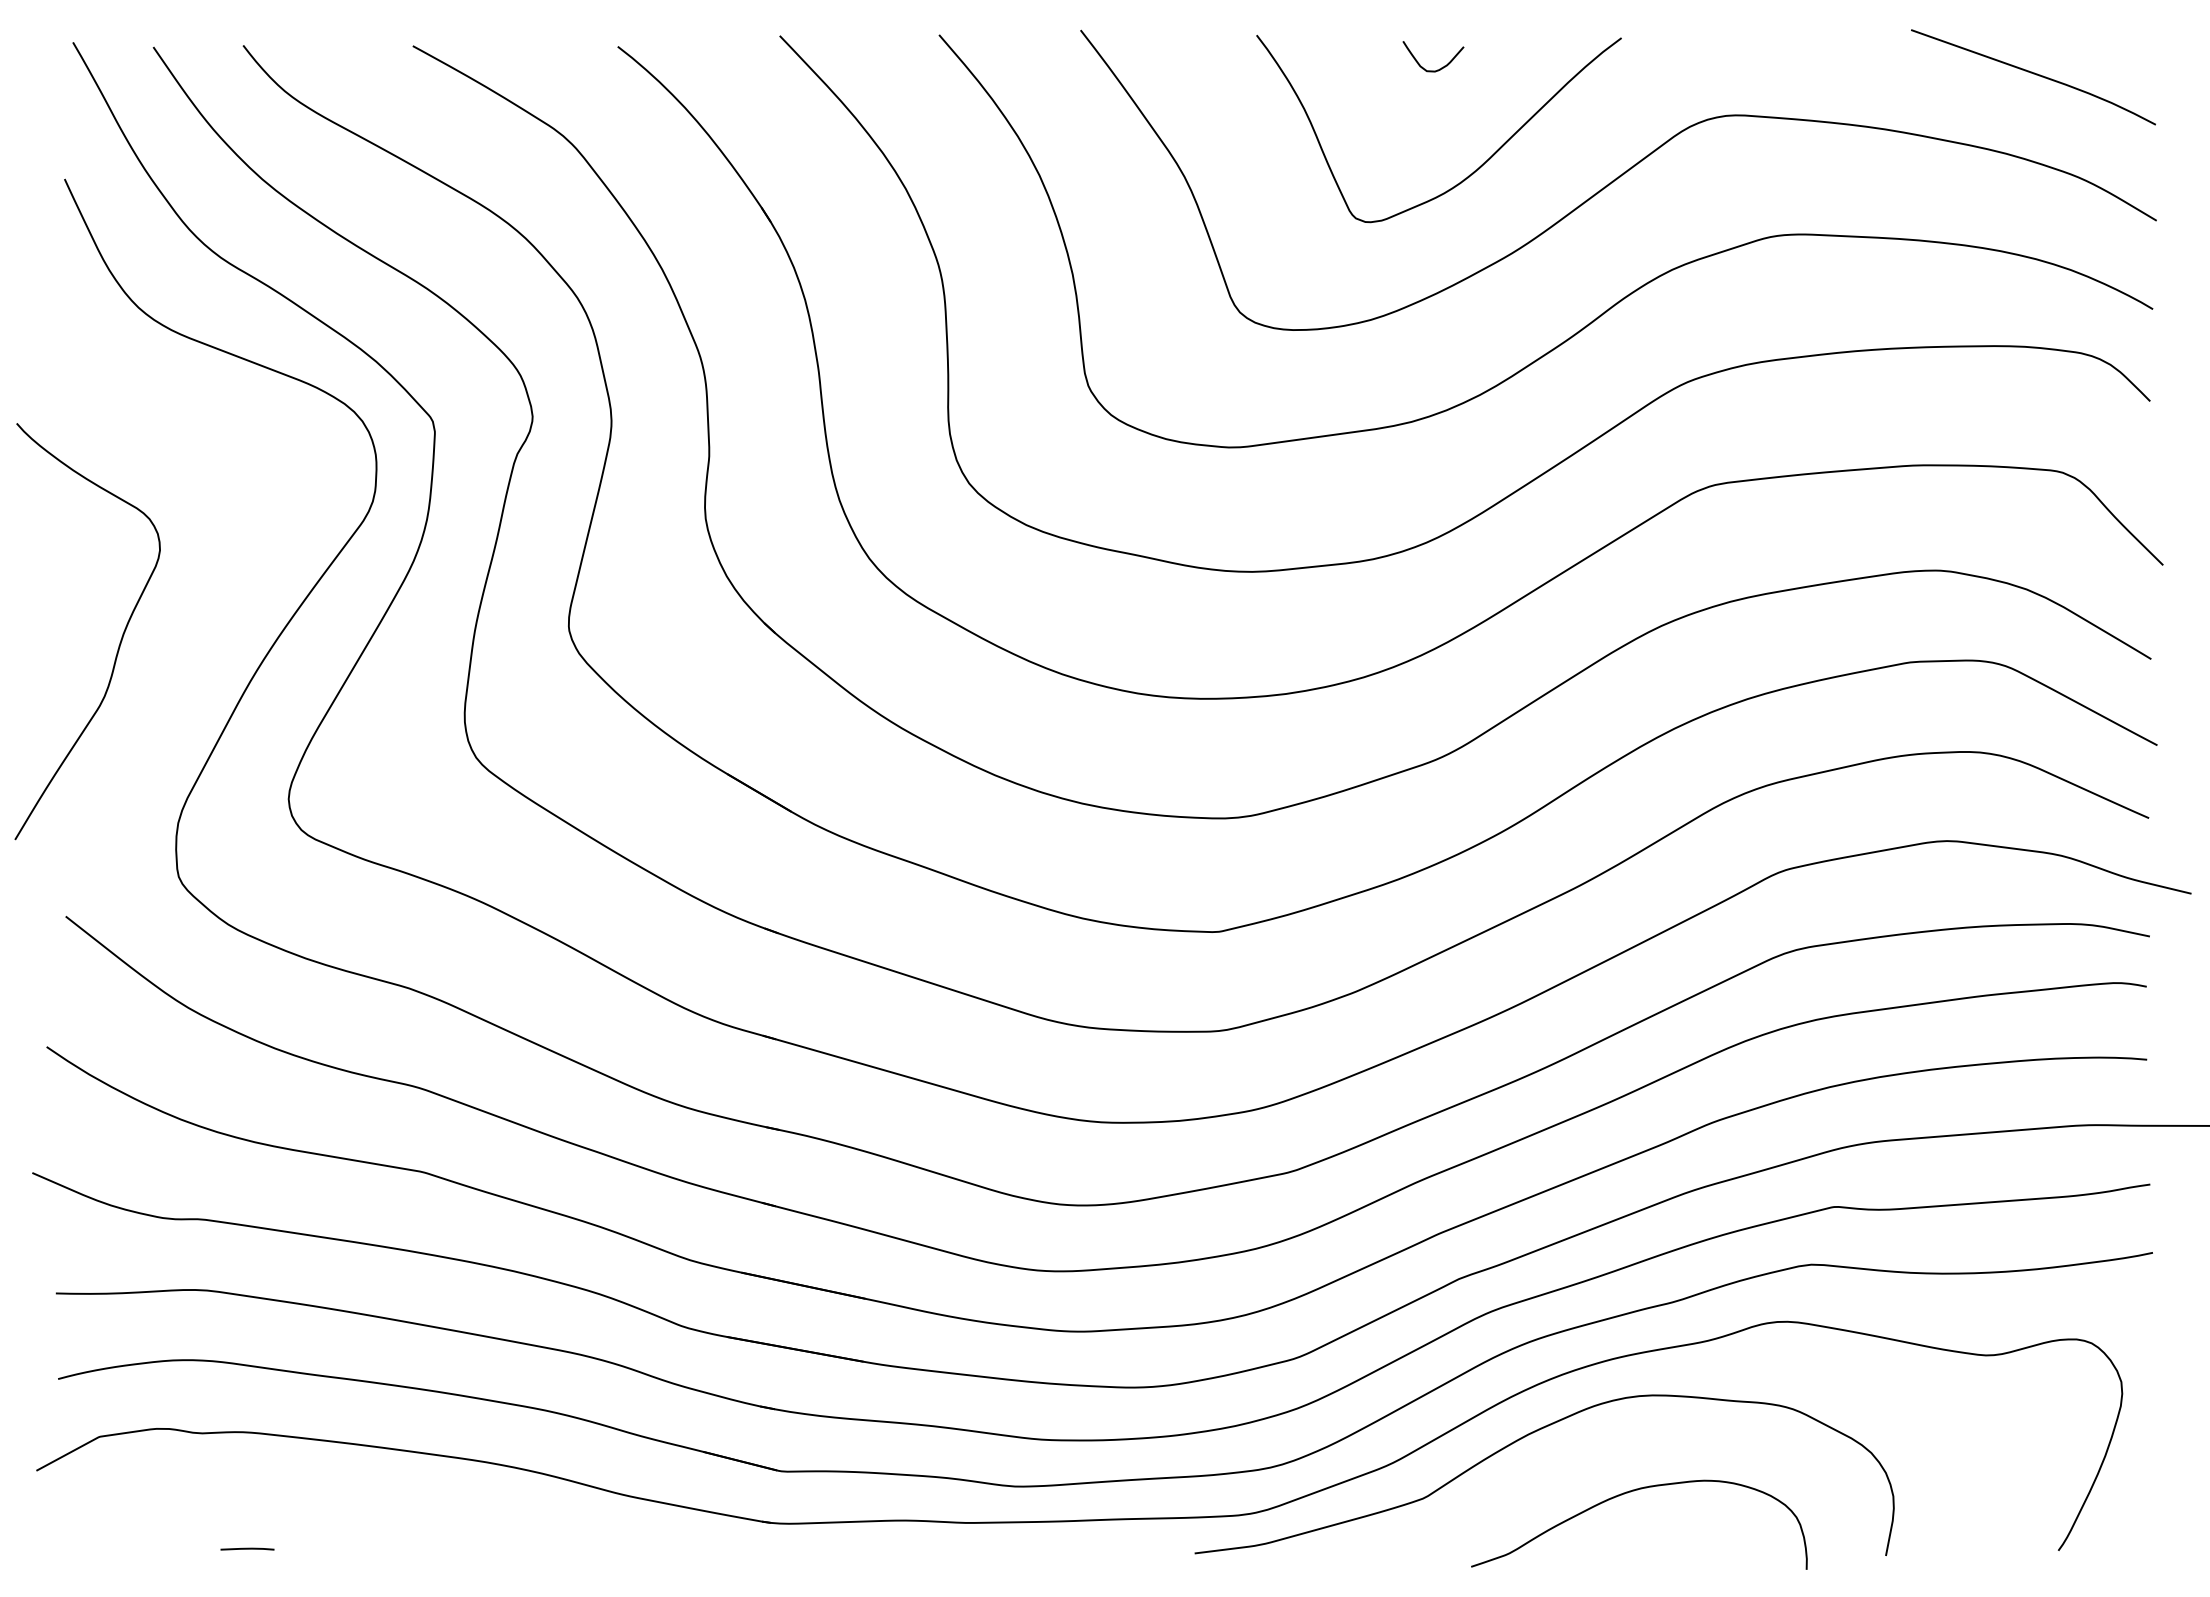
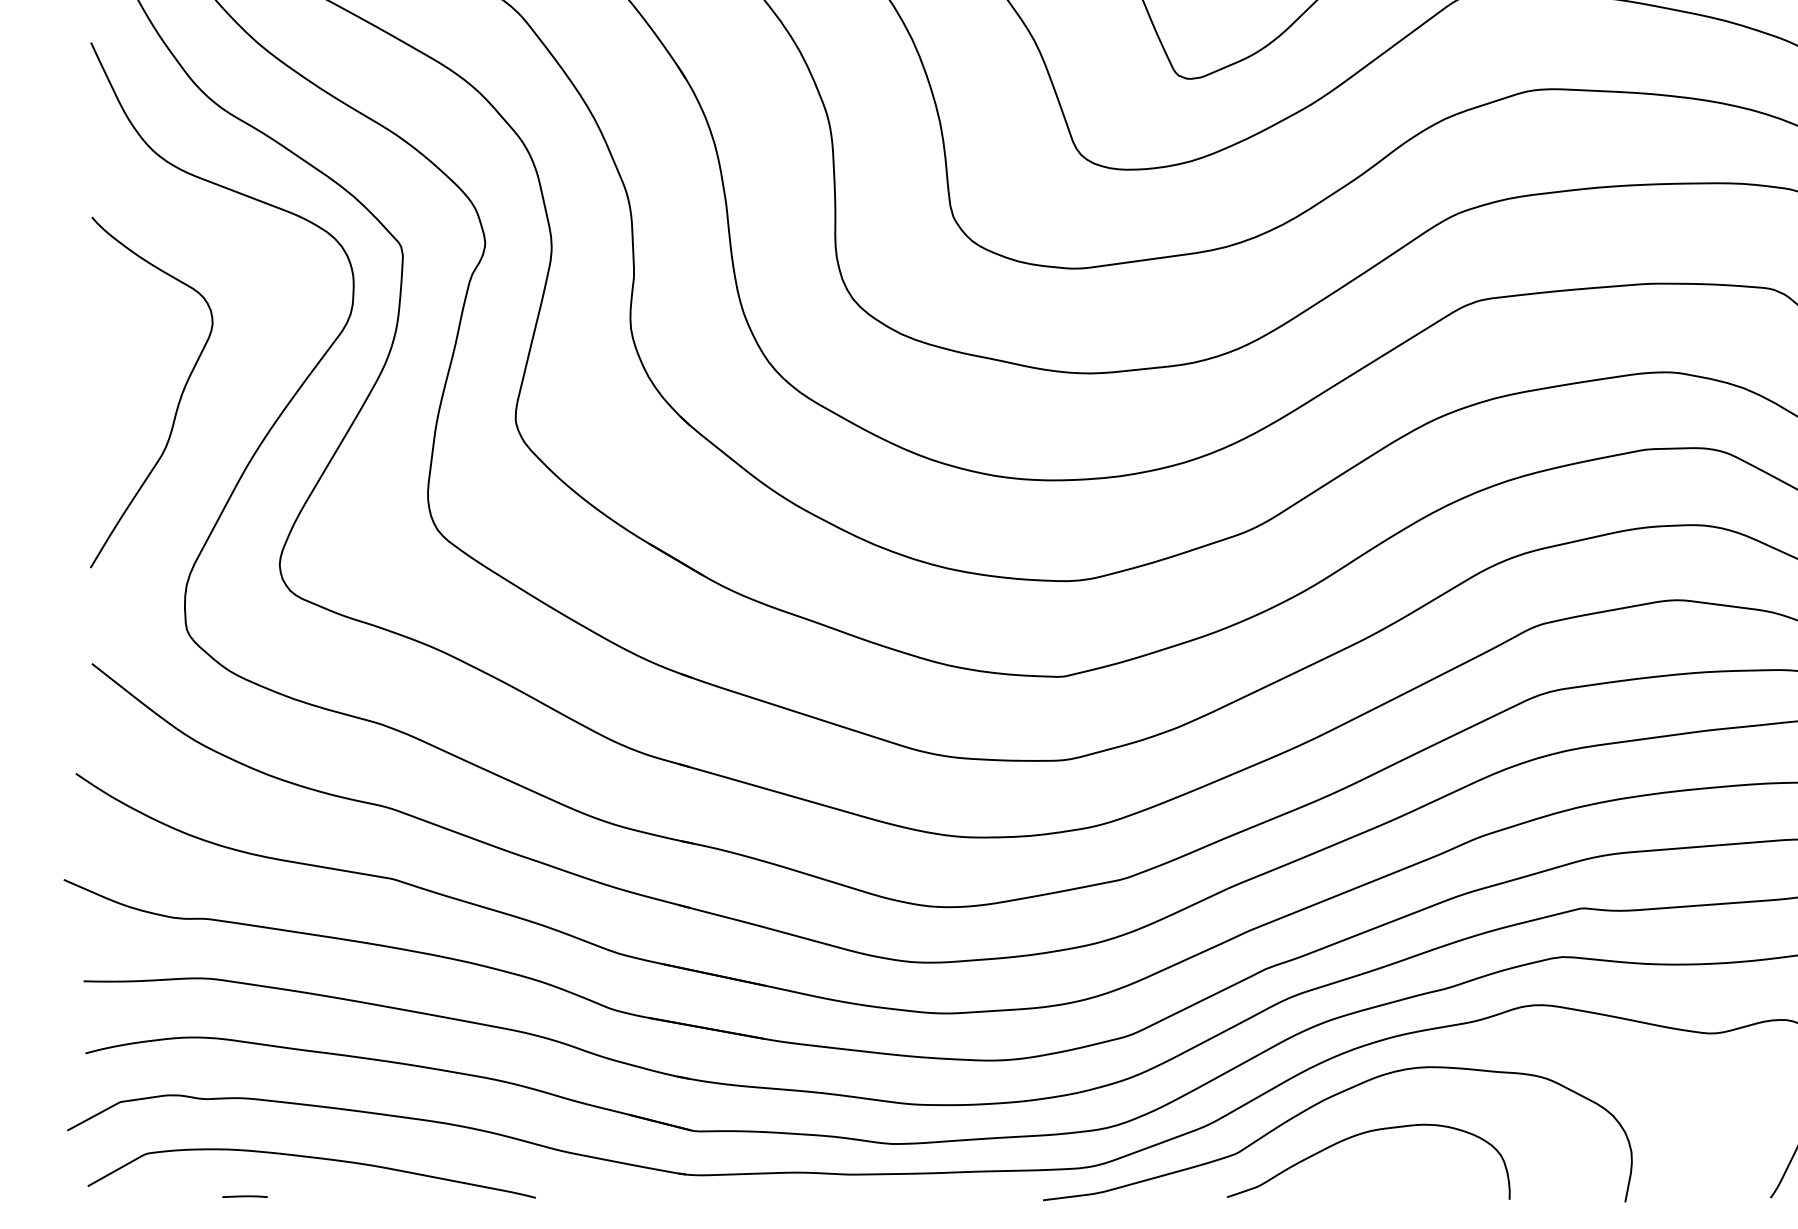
curve: (119, 642) -> (178, 401), moved
curve: (1630, 1492) -> (1361, 1134), moved
curve: (326, 1503) -> (311, 1158), added

